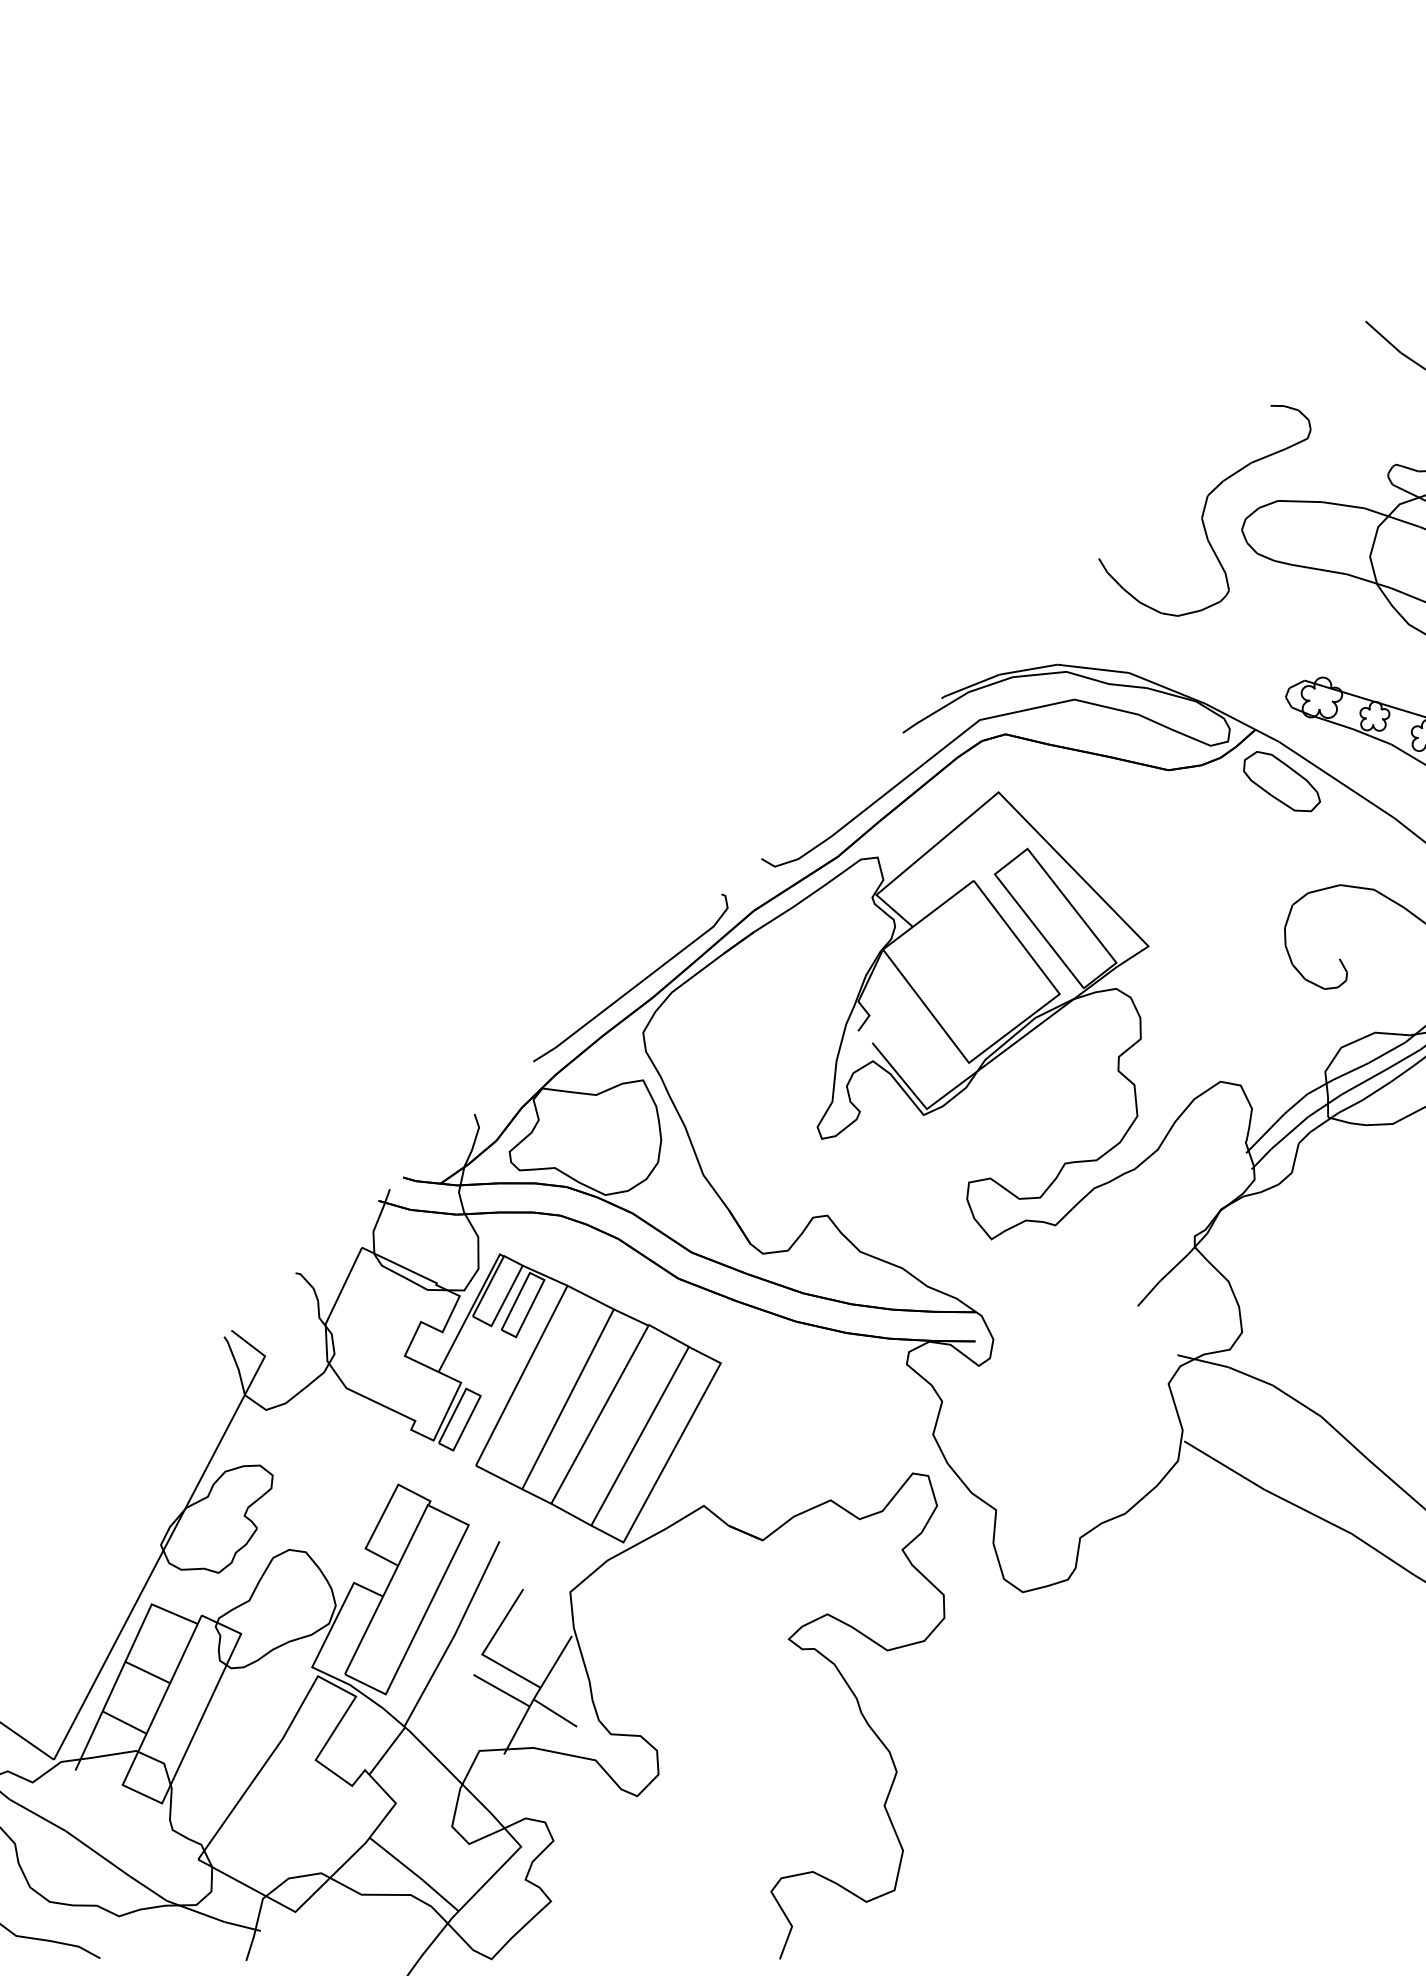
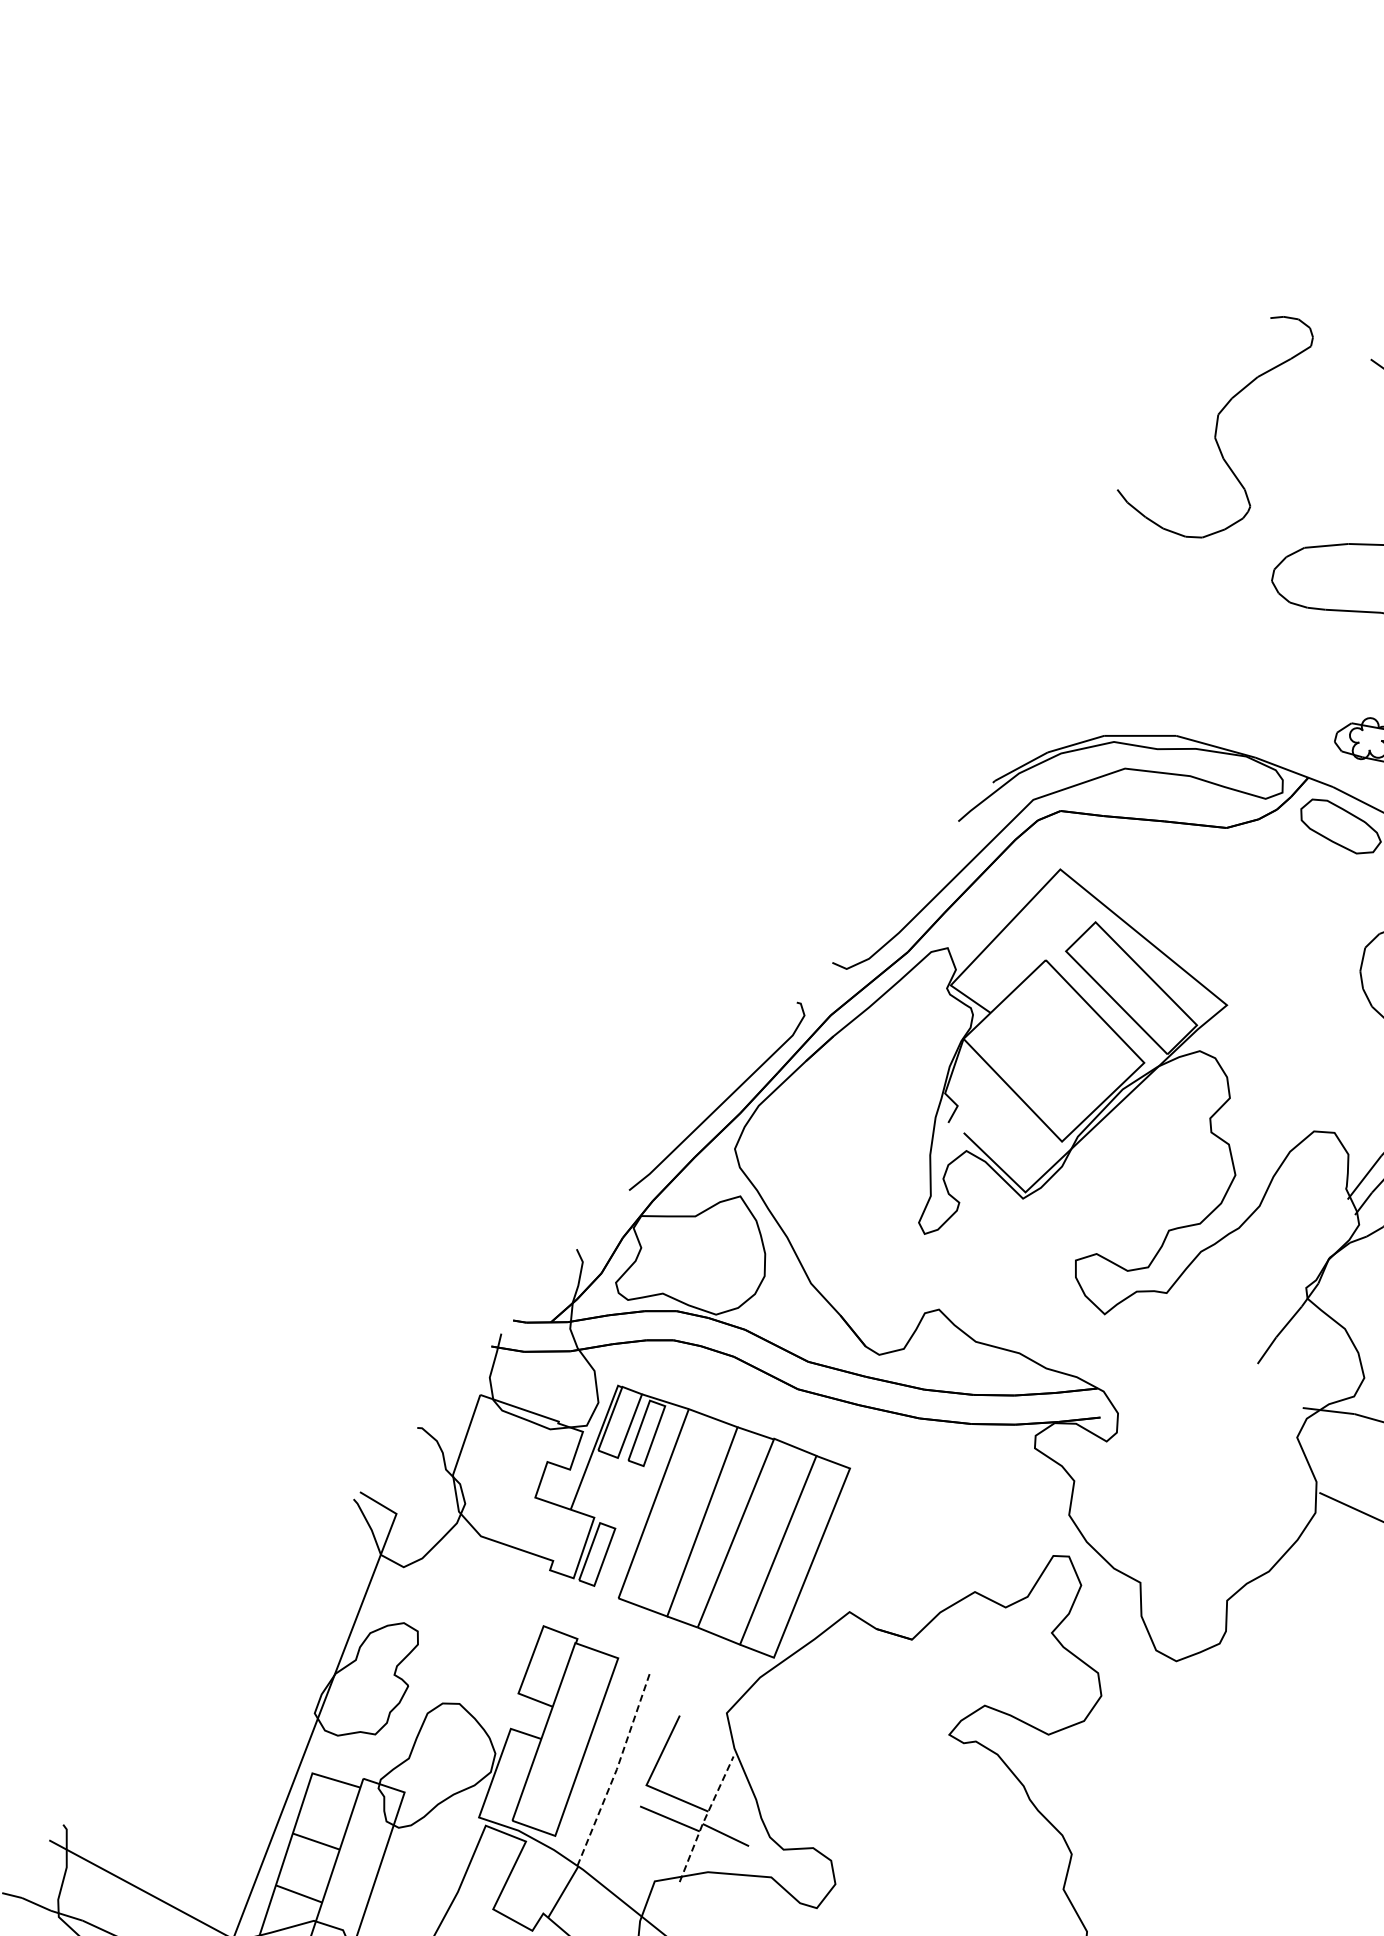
curve: (1204, 510) -> (1216, 429), moved
line: (454, 1635) -> (616, 1769), solid -> dashed
line: (536, 1694) -> (704, 1818), solid -> dashed

